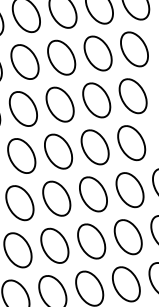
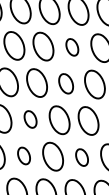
part: (97, 53) -> (71, 47), size x0.6
part: (96, 100) -> (65, 83), size x0.7
part: (58, 151) -> (30, 119), size x0.6
part: (129, 190) -> (81, 157), size x0.6
part: (56, 198) -> (23, 155), size x0.6

